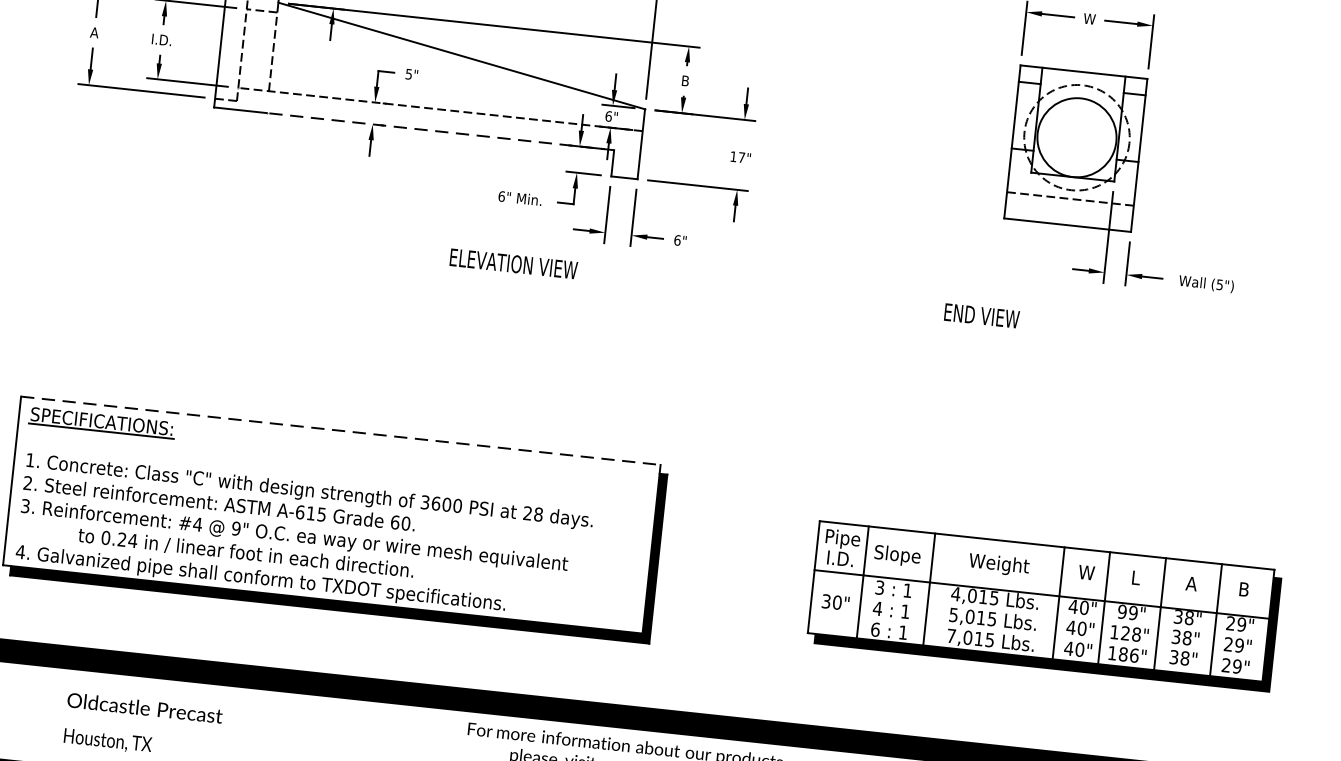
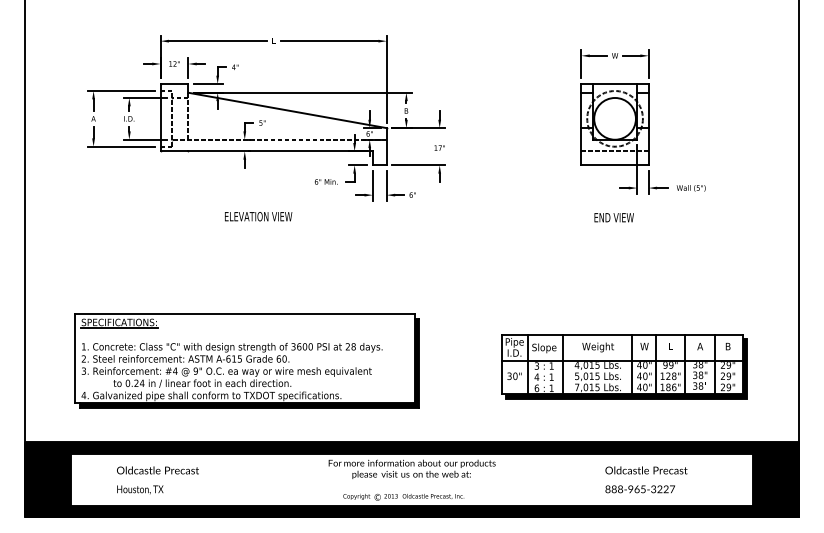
line: (440, 131) -> (280, 151), dashed -> solid
text: (513, 263) -> (258, 216), moved
text: (980, 315) -> (613, 217), moved
line: (341, 430) -> (245, 313), dashed -> solid

